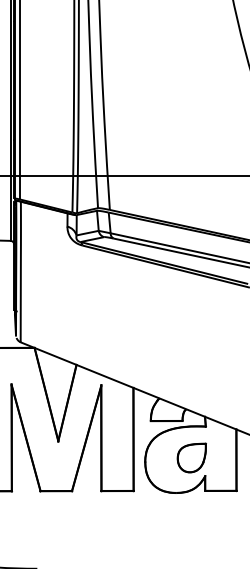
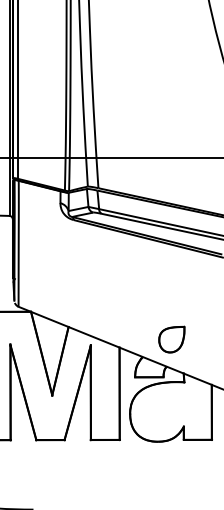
part: (191, 457) -> (171, 339), moved

